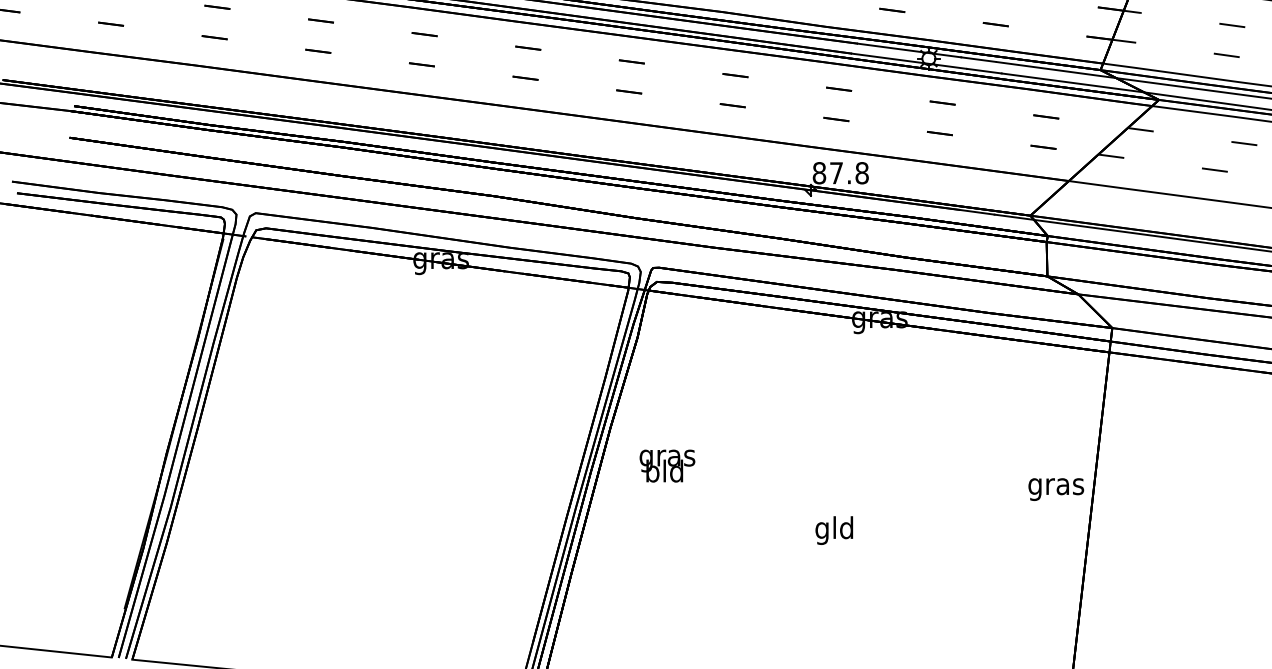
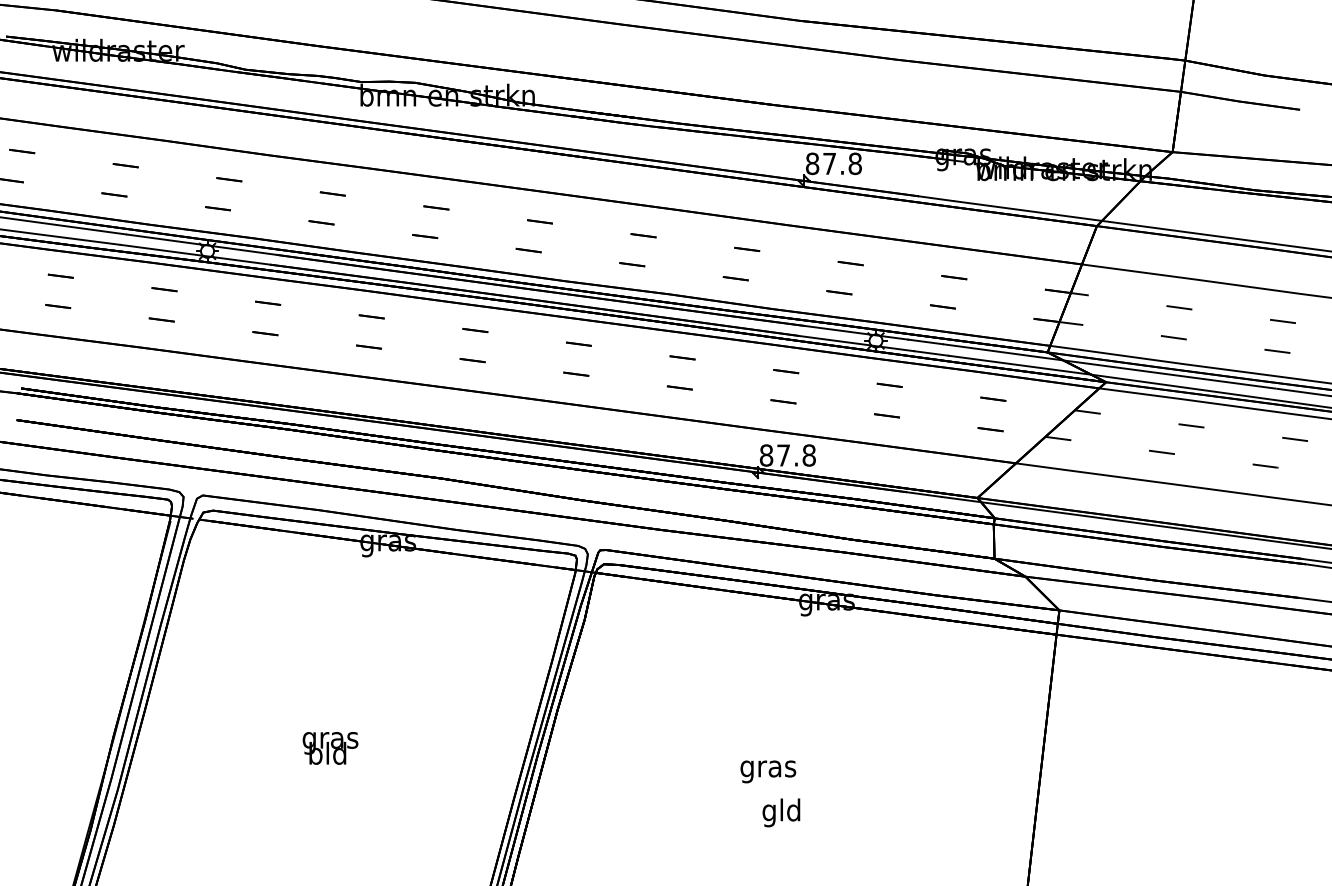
text: (667, 466) -> (330, 748), moved
text: (1056, 489) -> (768, 771), moved

